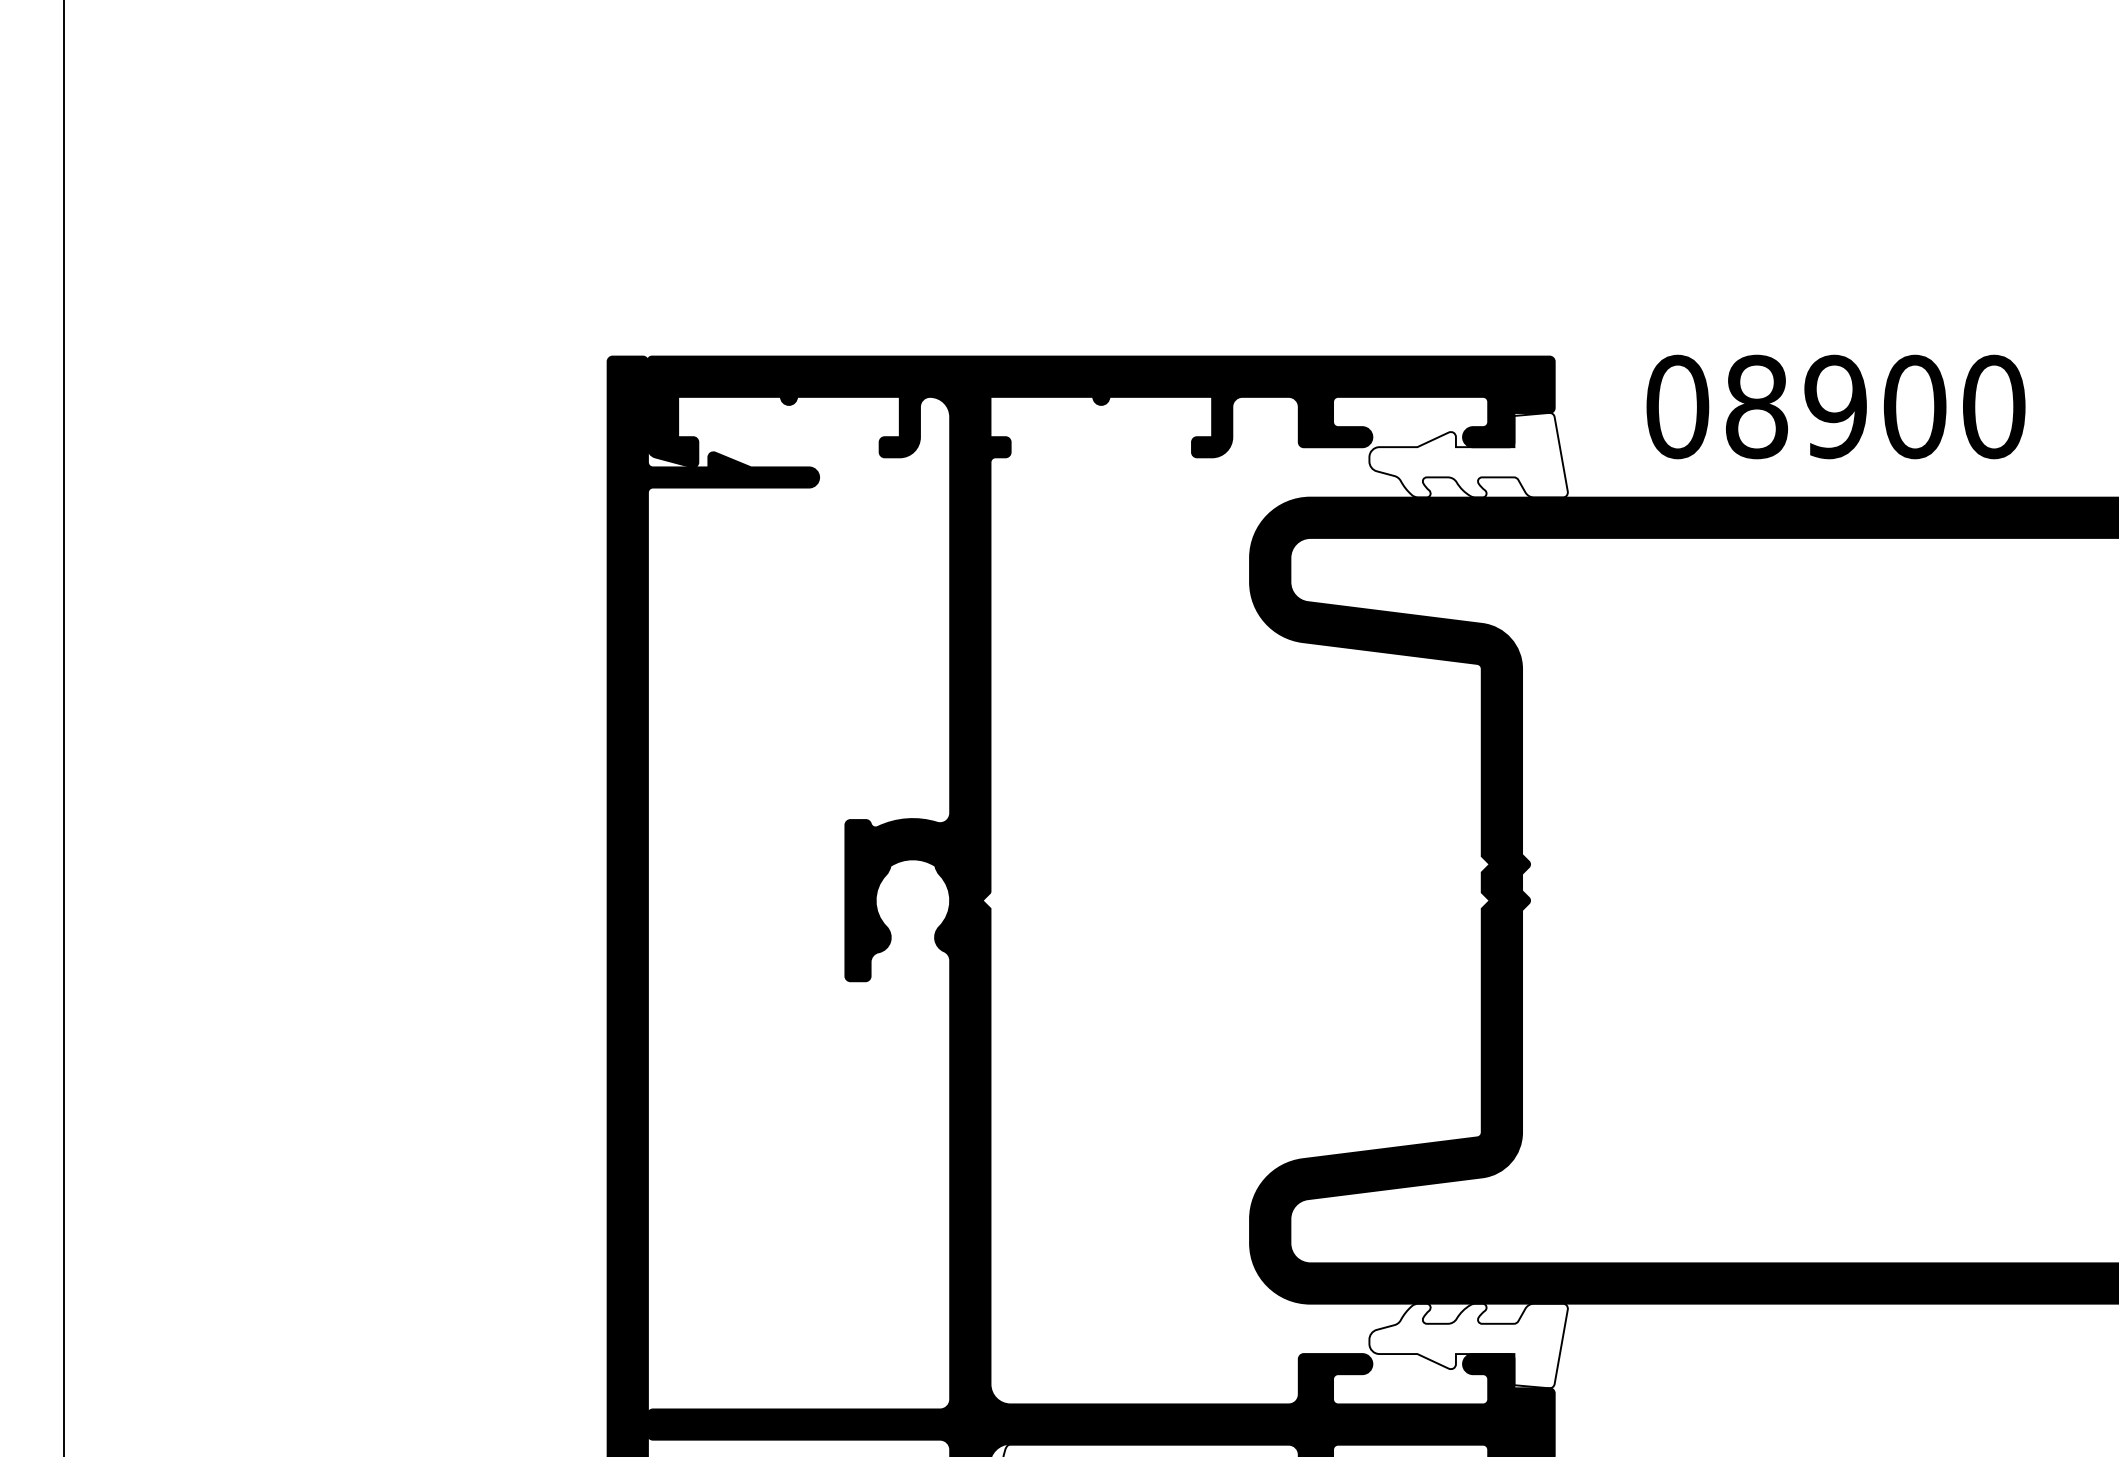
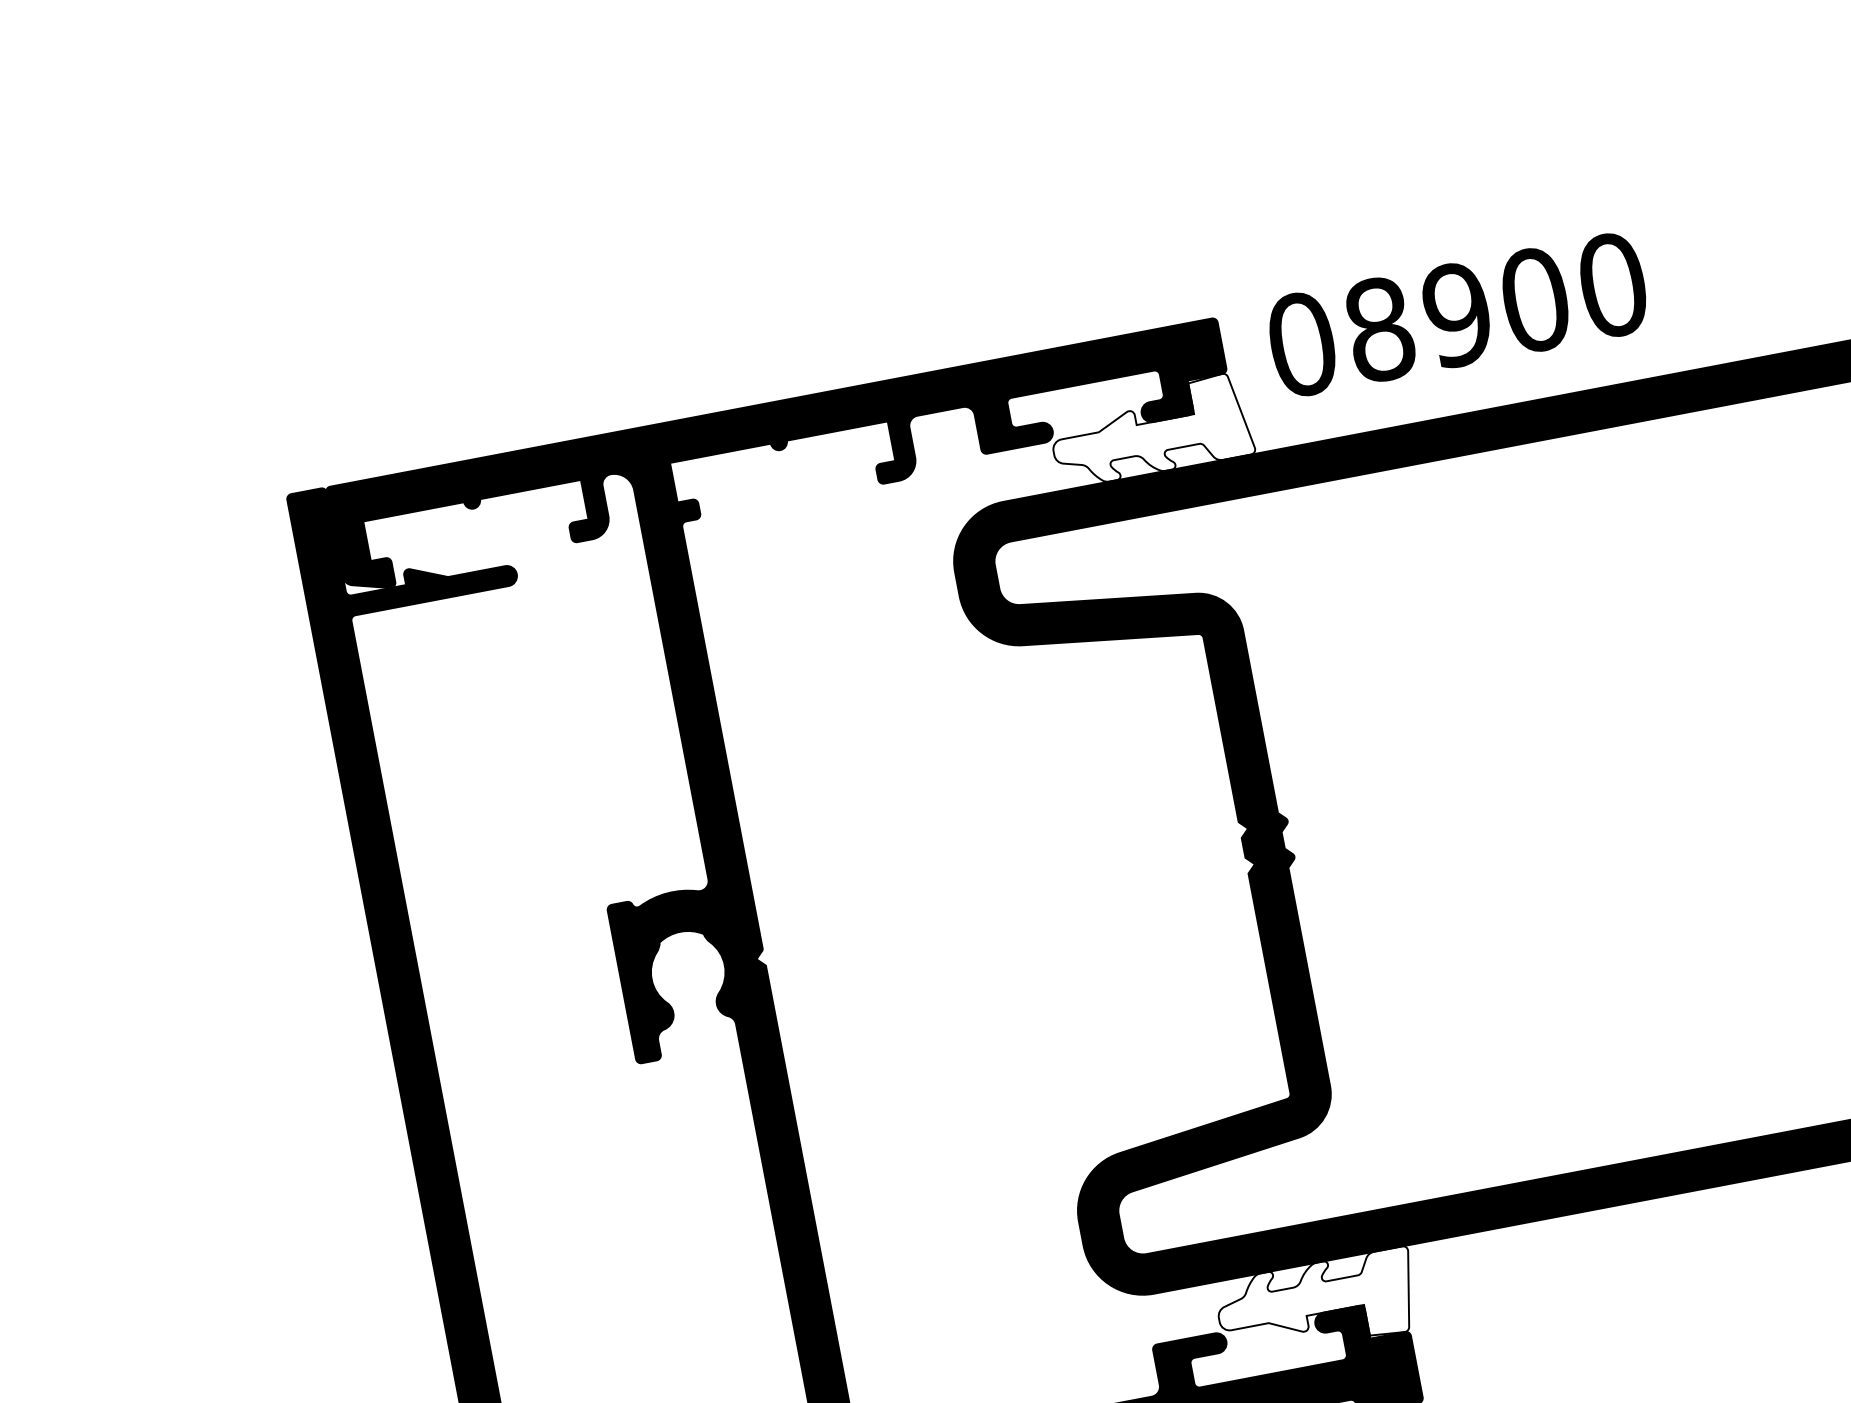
text: (1835, 406) -> (1457, 314), moved

